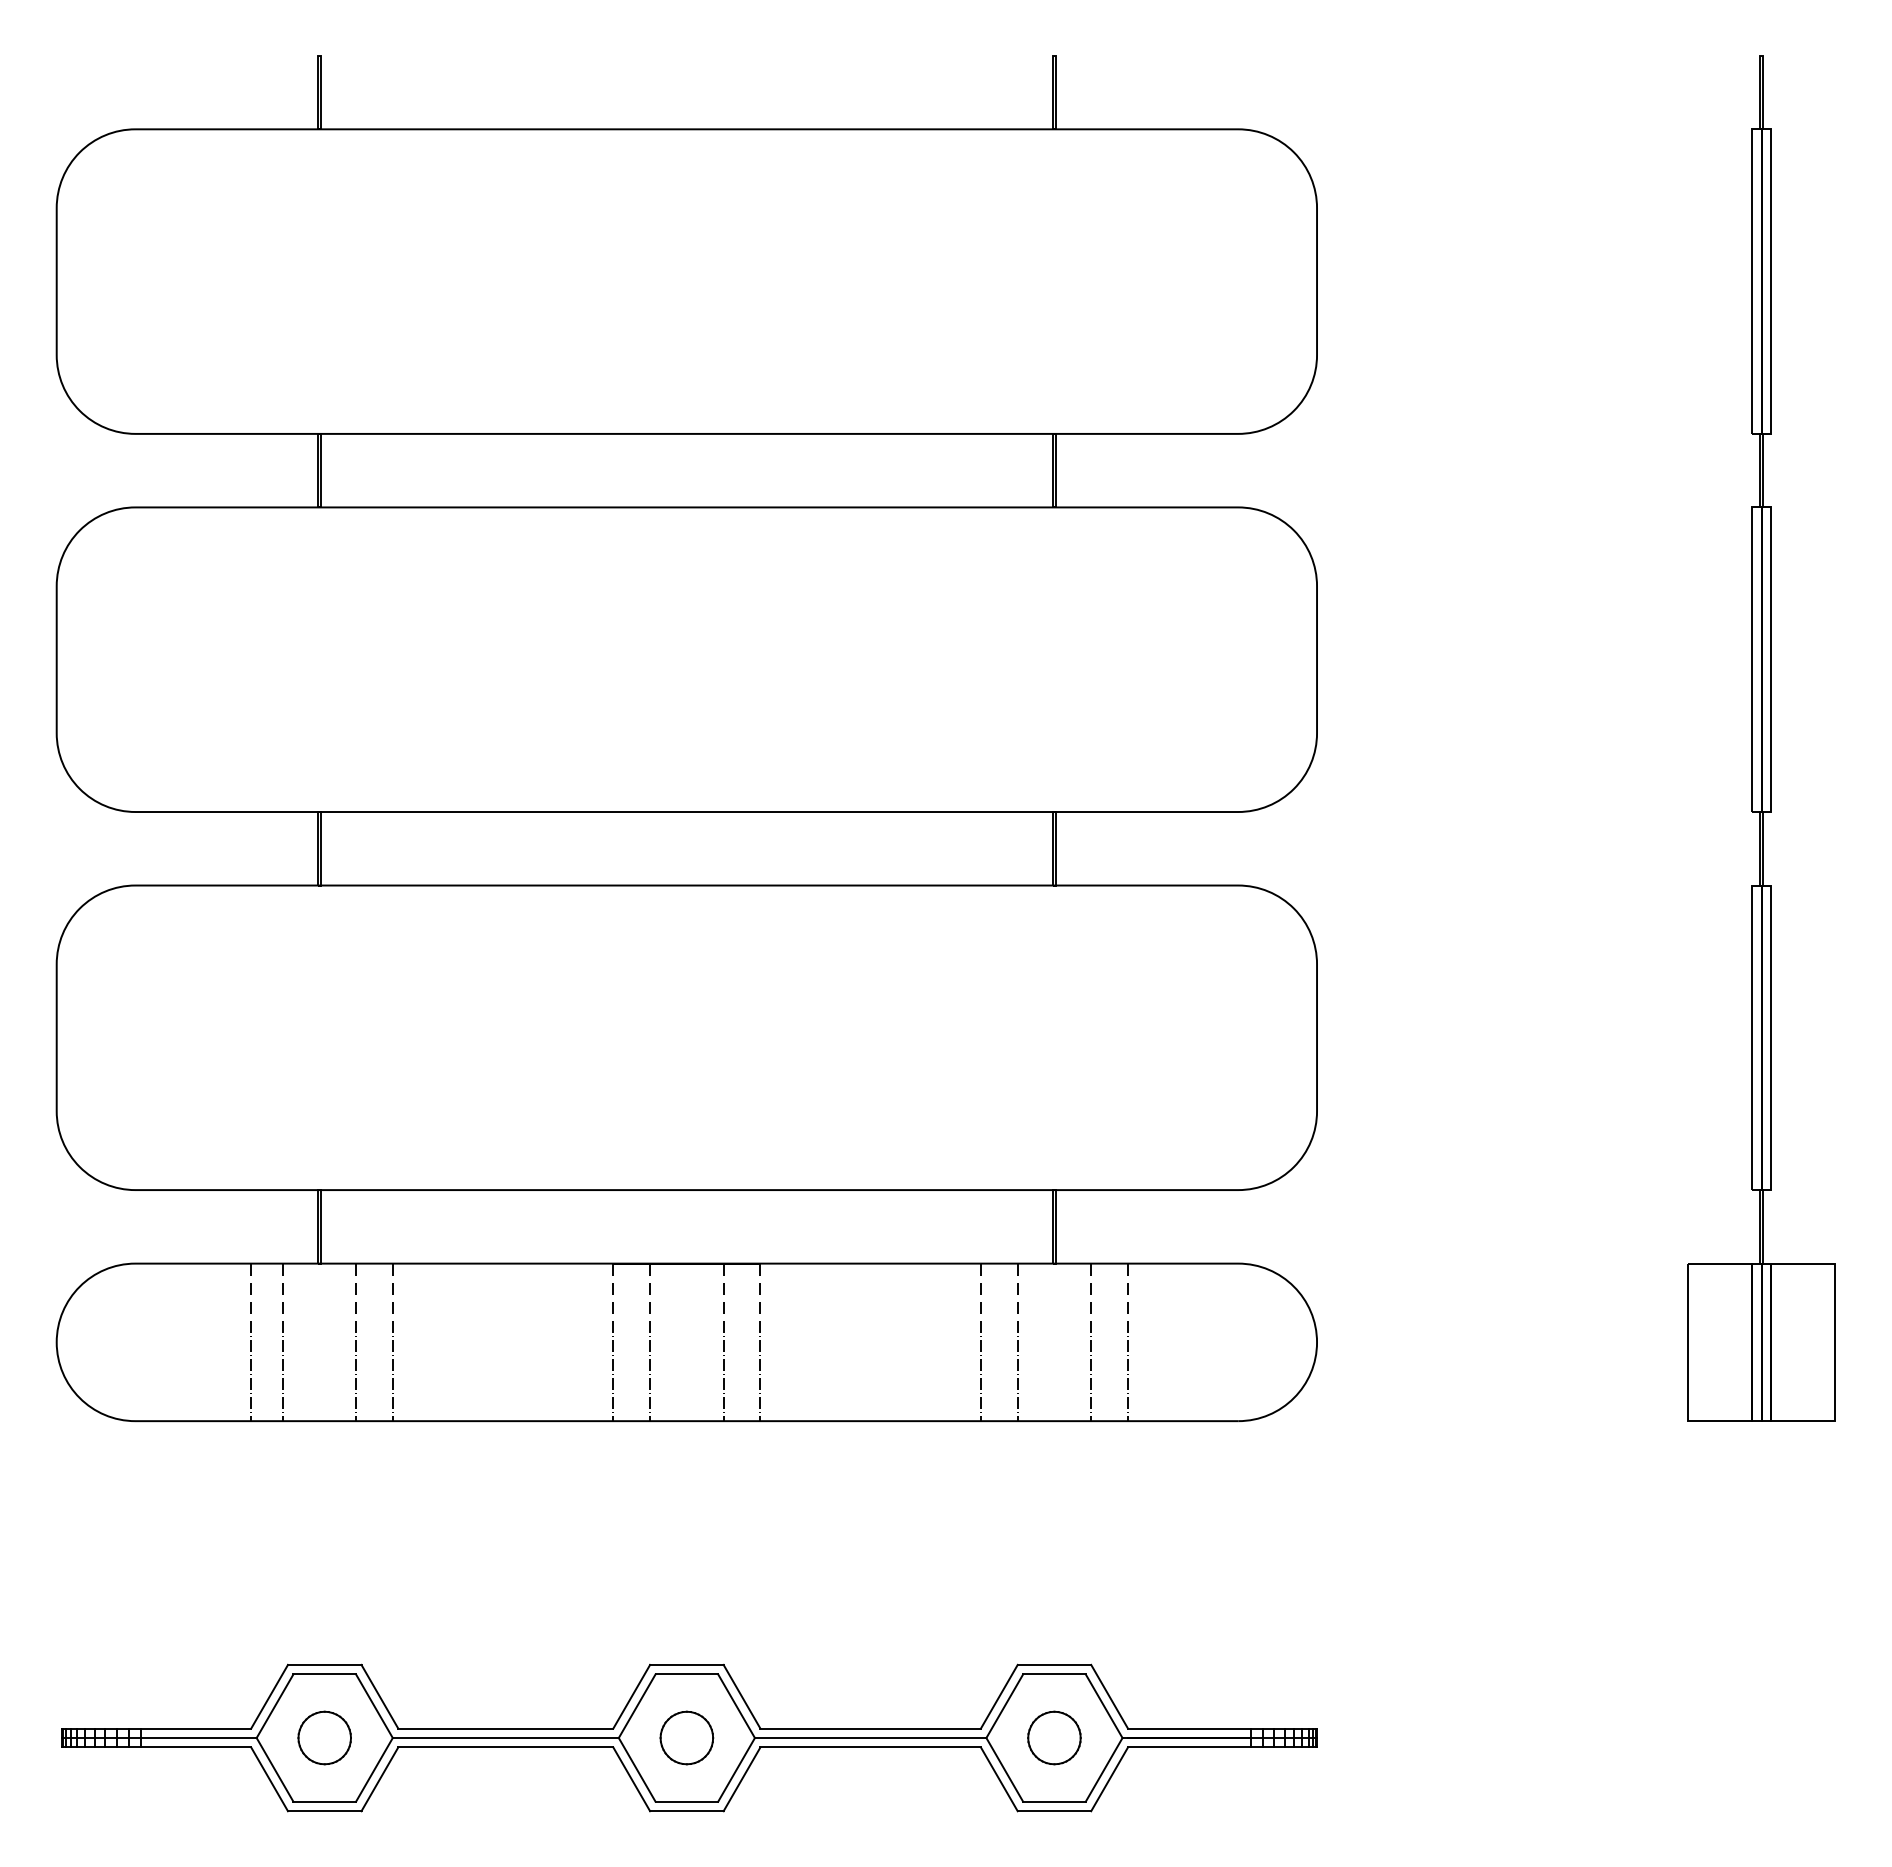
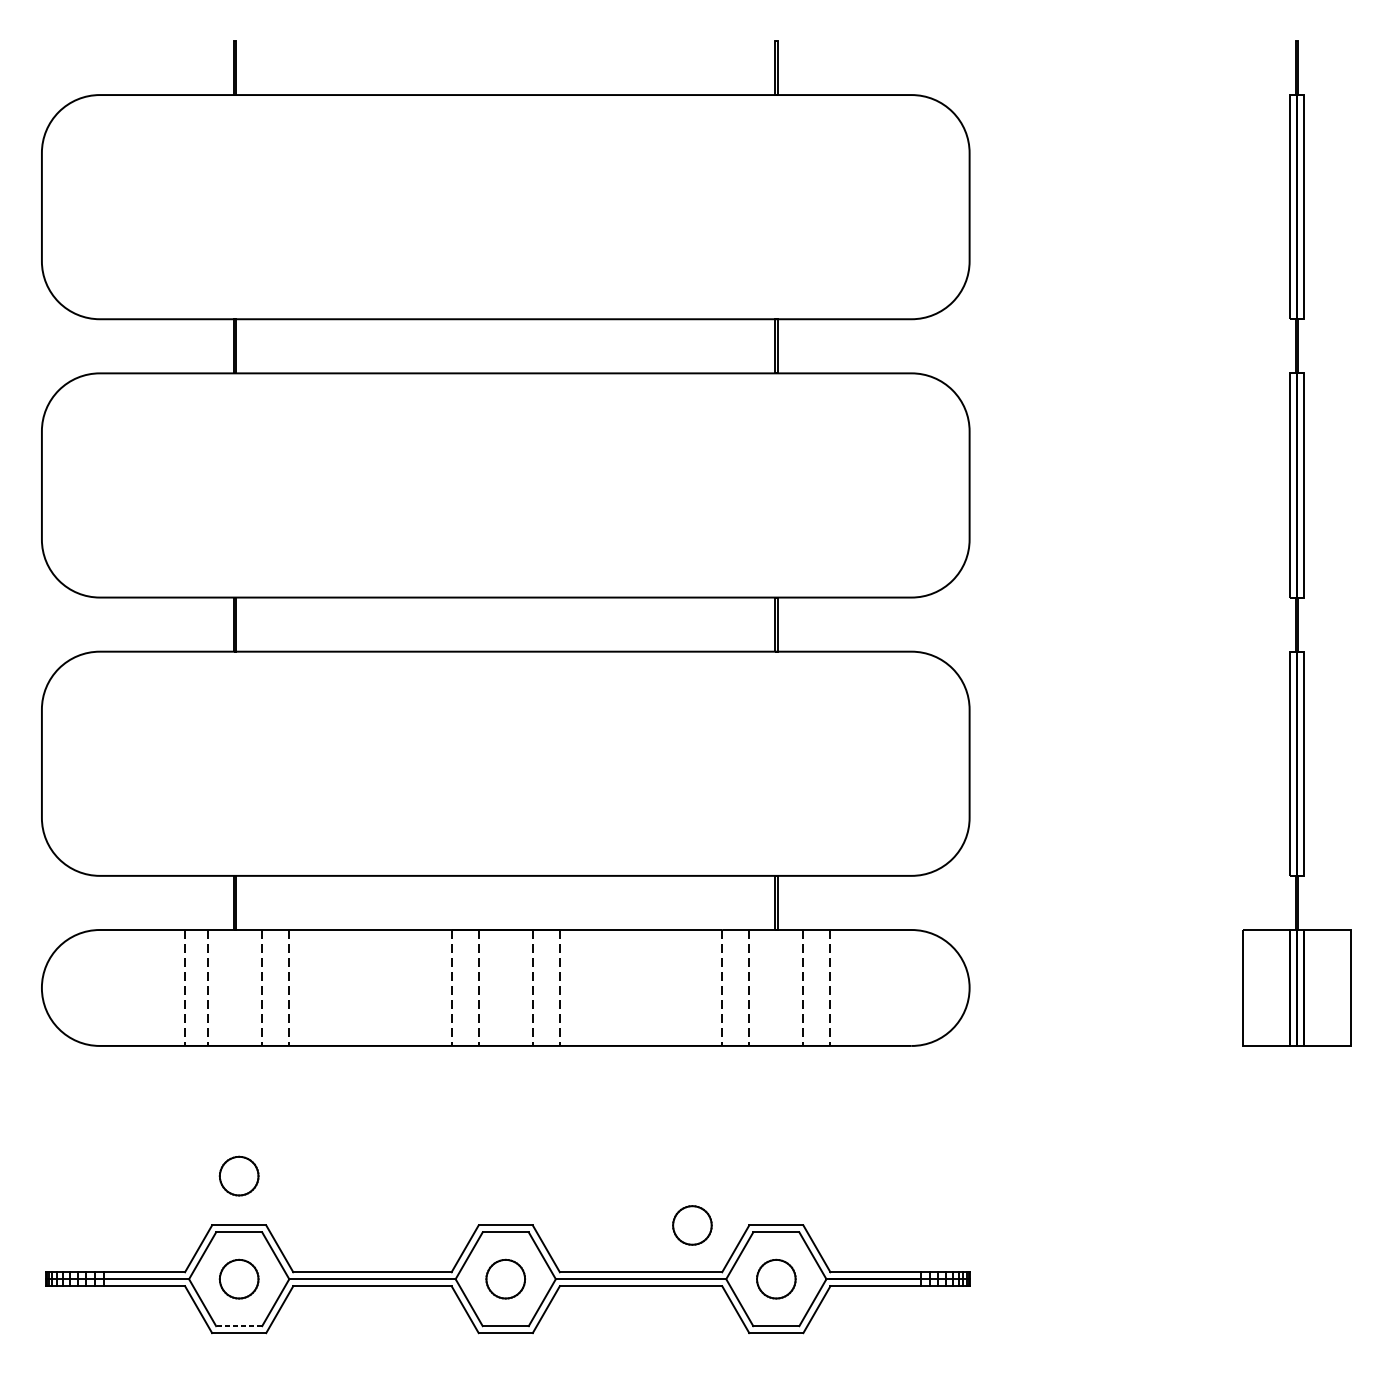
part: (324, 1597) -> (239, 1175), added
part: (940, 1664) -> (692, 1225), added
line: (324, 1801) -> (239, 1325), solid -> dashed

